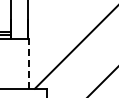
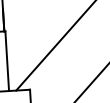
line: (28, 63) -> (6, 60), dashed -> solid

